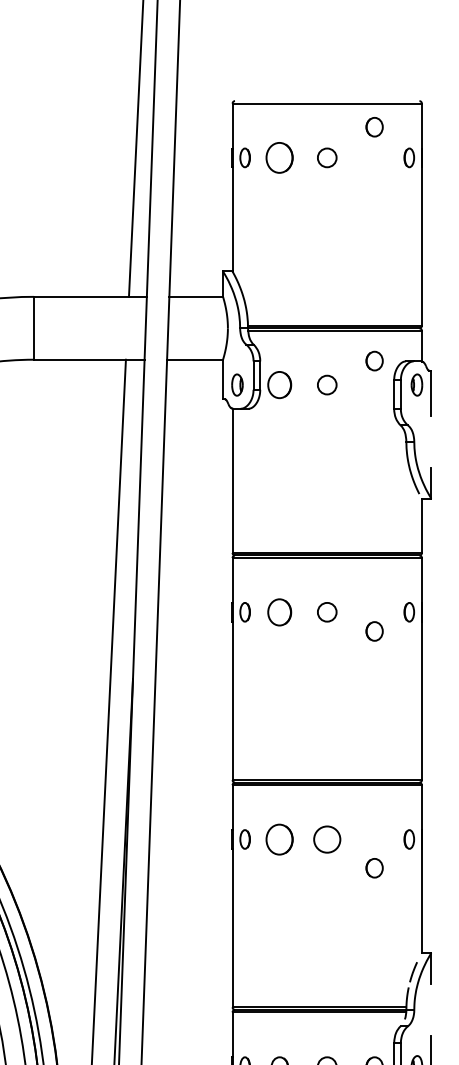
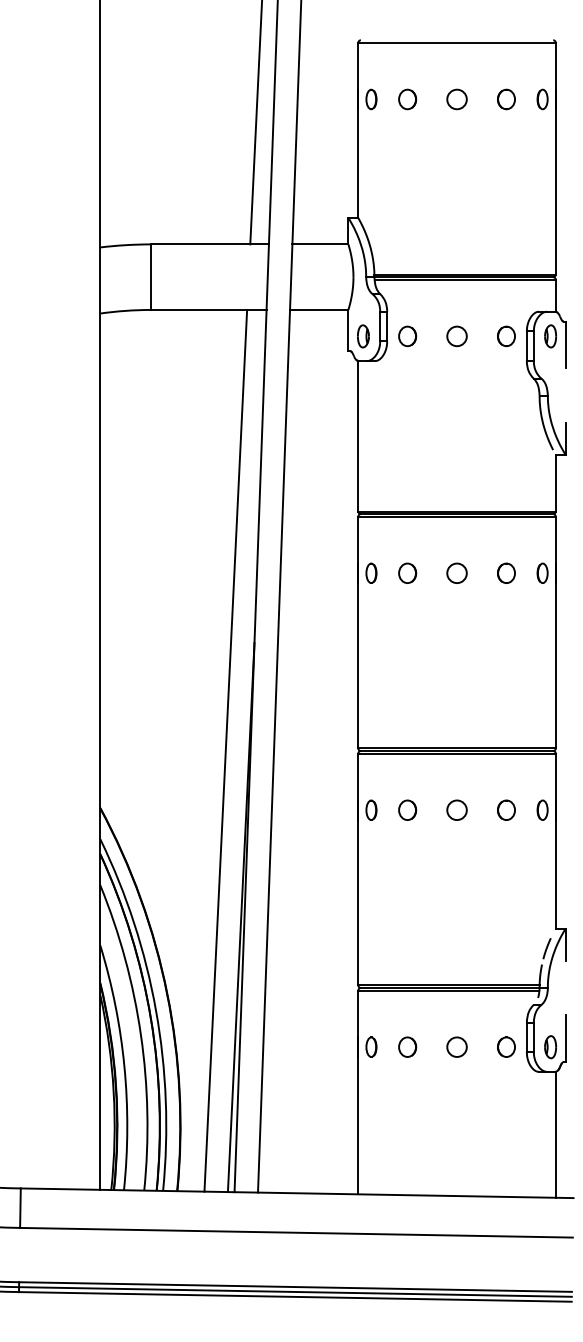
part: (374, 127) -> (506, 99), moved
part: (279, 157) -> (407, 99), size x0.62
part: (374, 361) -> (506, 336), moved
part: (279, 385) -> (407, 336), size x0.71
part: (279, 611) -> (407, 572), size x0.71
part: (374, 630) -> (506, 572), moved
part: (279, 838) -> (407, 809), size x0.62
circle: (326, 838) -> (456, 809), size x0.71
part: (374, 867) -> (506, 809), moved

